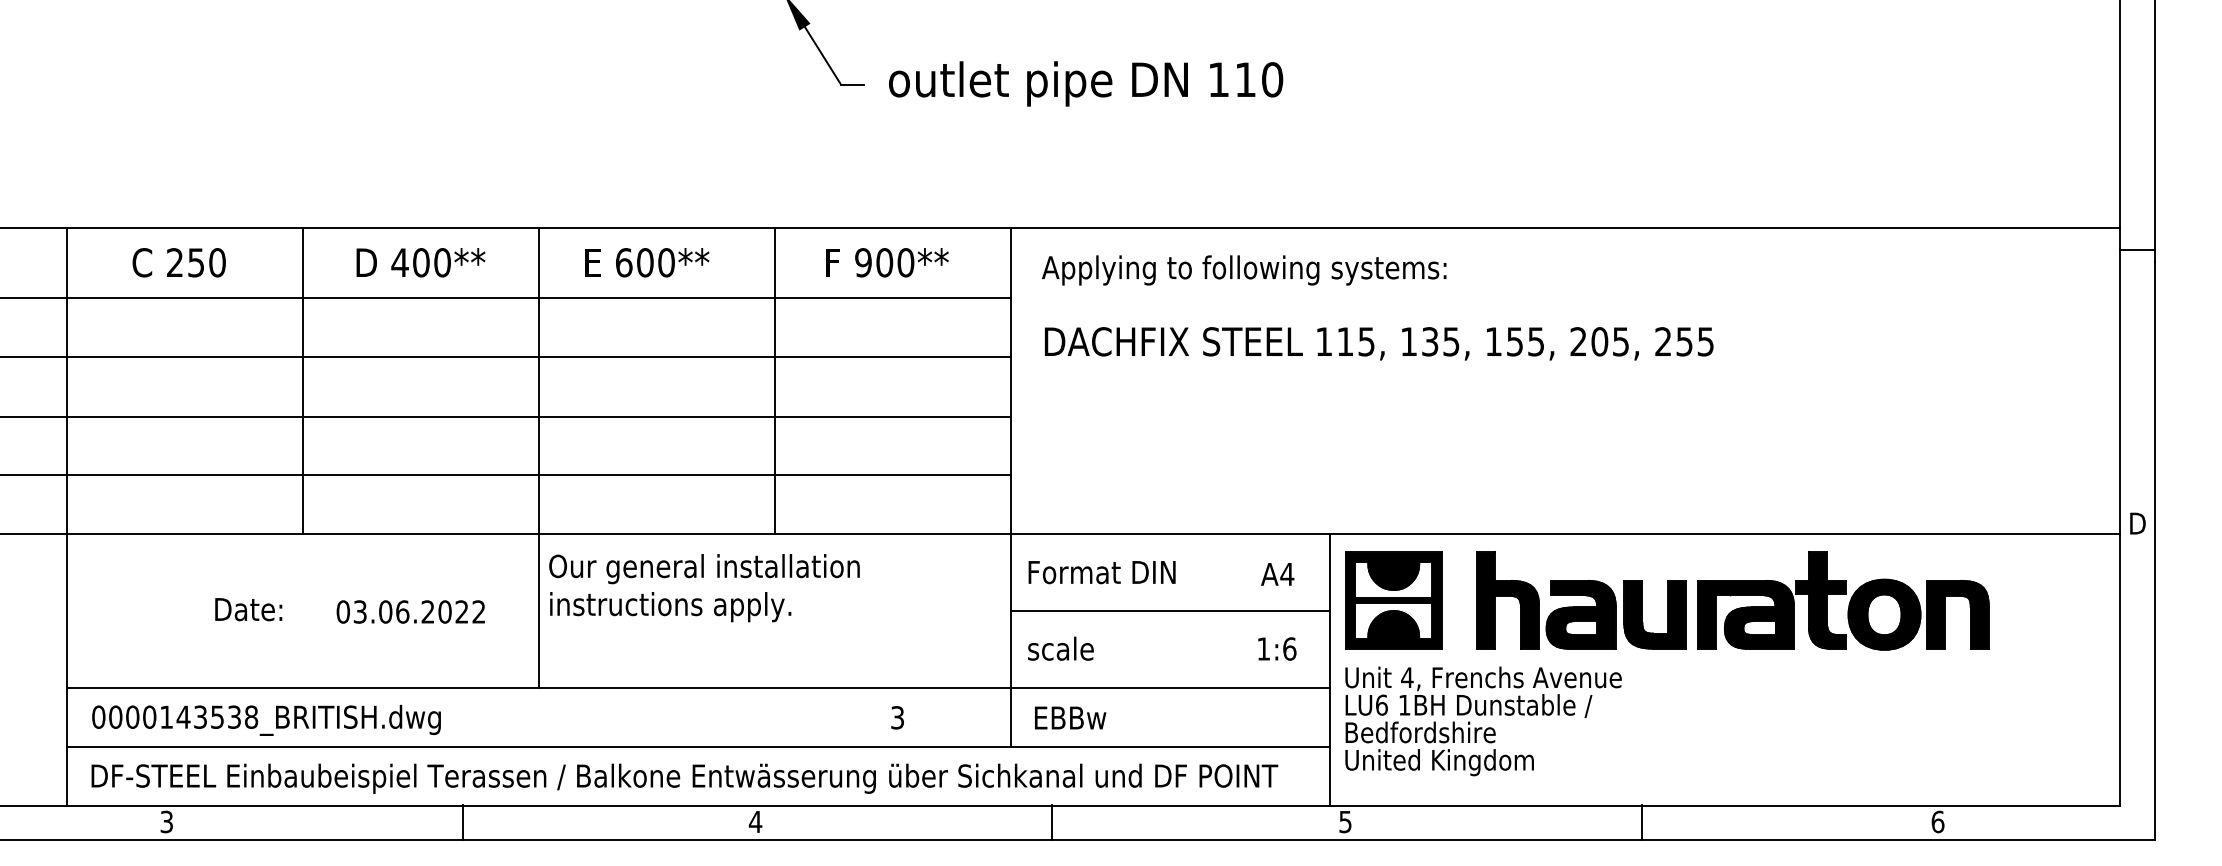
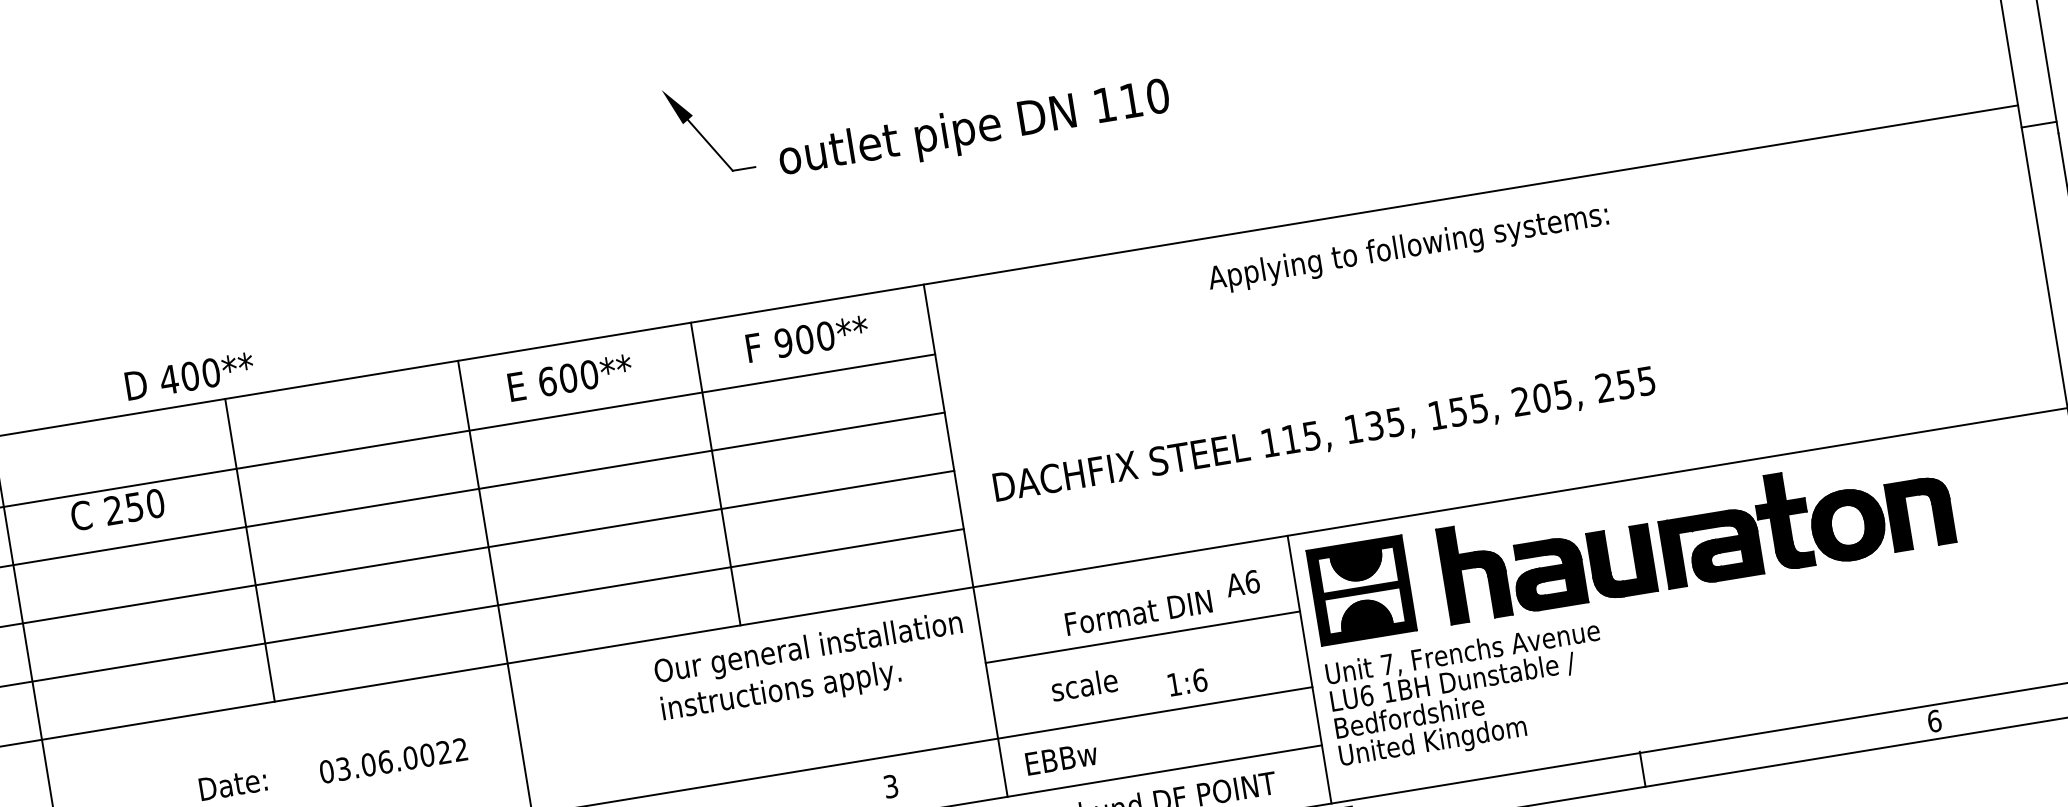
text: (178, 262) -> (116, 509), moved
text: (420, 262) -> (189, 376), moved
text: (1244, 270) -> (1408, 248), moved
text: (1379, 343) -> (1324, 435), moved
text: (1101, 572) -> (1138, 613), moved
text: (1287, 574) -> (1252, 582), A4 -> A6
text: (704, 588) -> (811, 668), moved
text: (427, 611) -> (409, 757), 03.06.2022 -> 03.06.0022
text: (1060, 648) -> (1083, 684), moved
text: (1277, 648) -> (1187, 681), moved
text: (1407, 677) -> (1387, 664), 4, -> 7,

